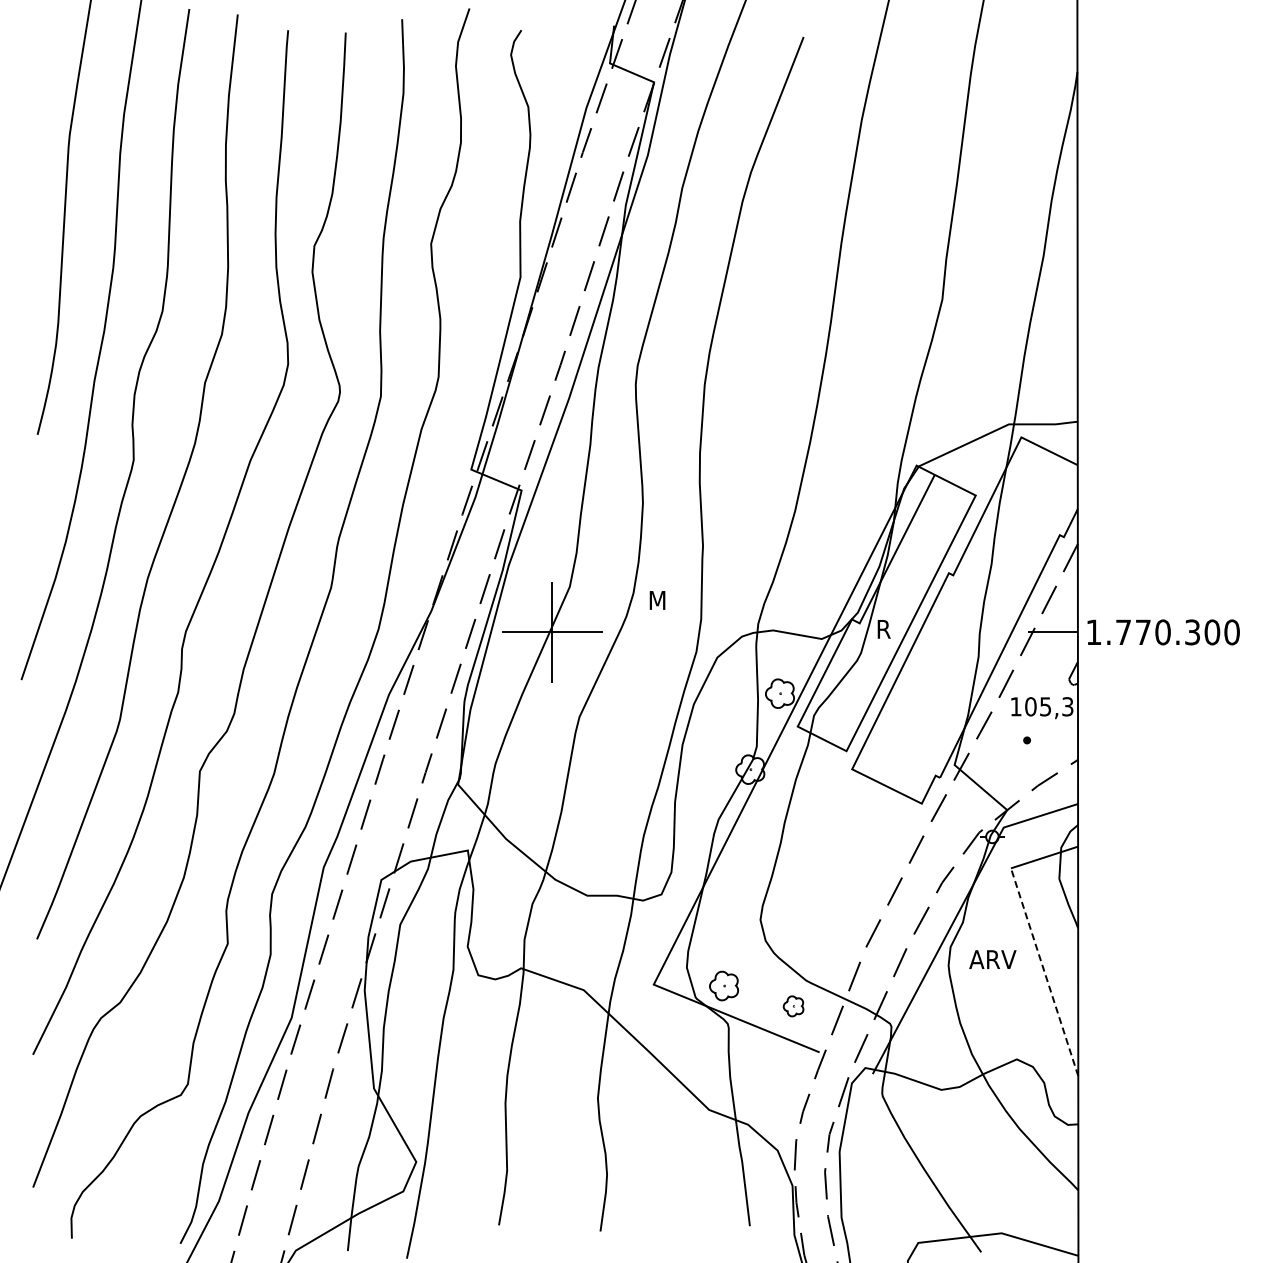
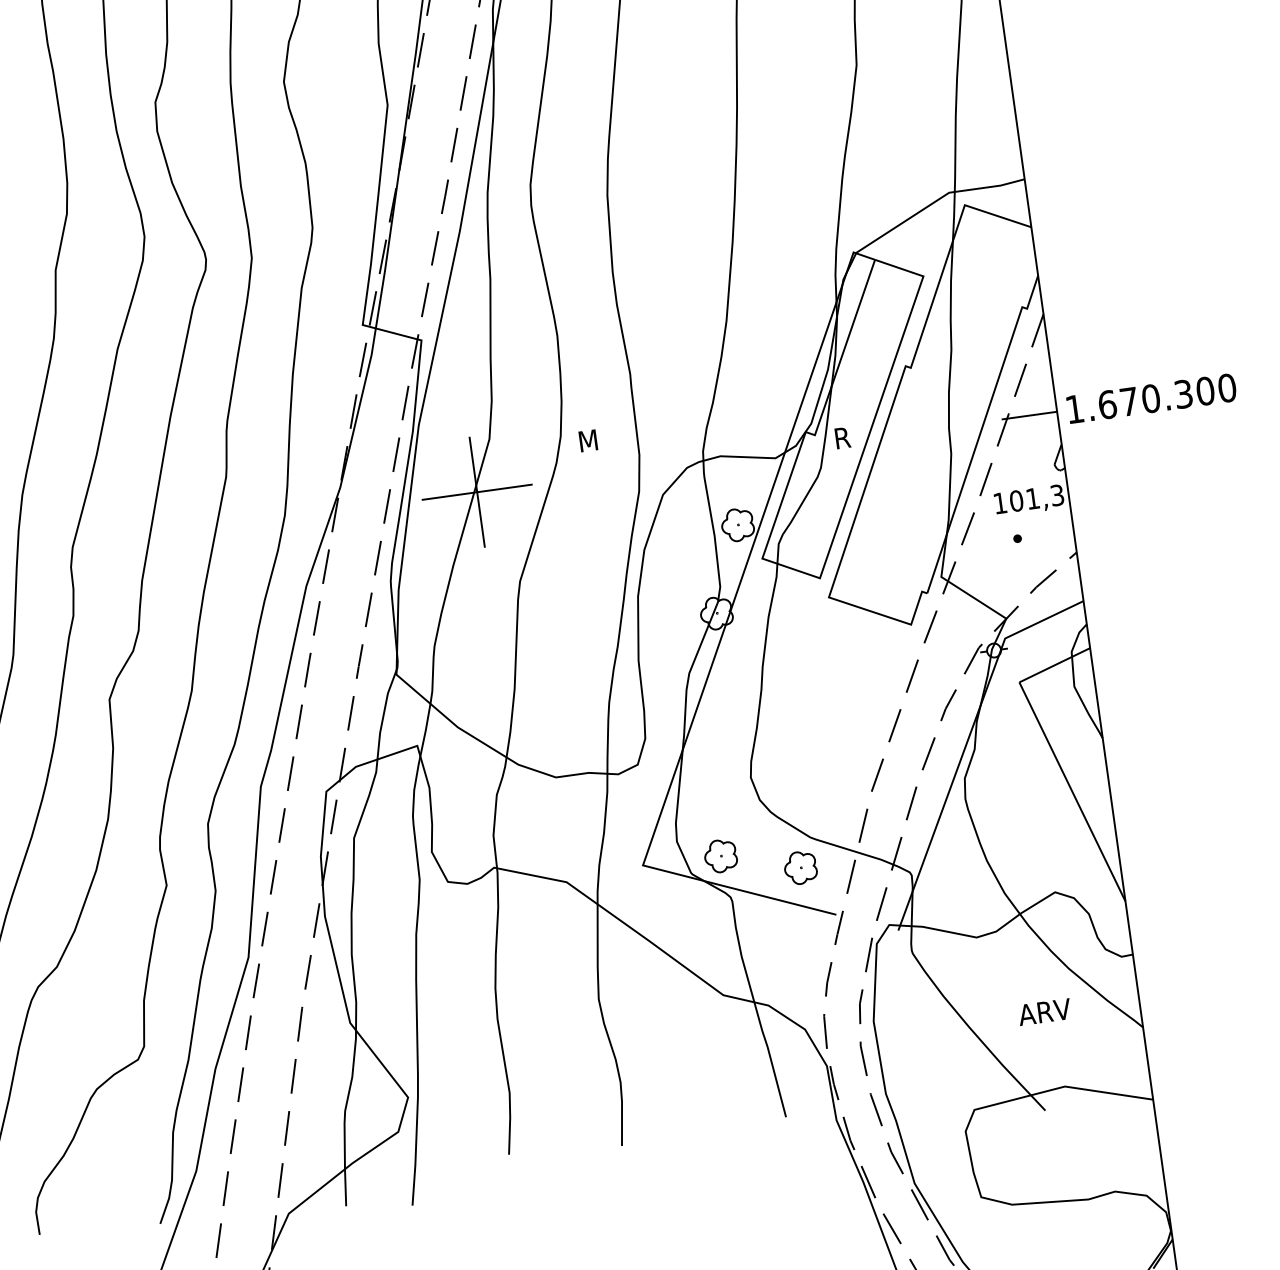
text: (1123, 632) -> (1107, 404), 1.770.300 -> 1.670.300
text: (1045, 706) -> (1032, 498), 105,3 -> 101,3
text: (992, 959) -> (1044, 1012), moved
line: (1044, 971) -> (1072, 791), dashed -> solid
part: (793, 1006) -> (800, 868), size x1.43

